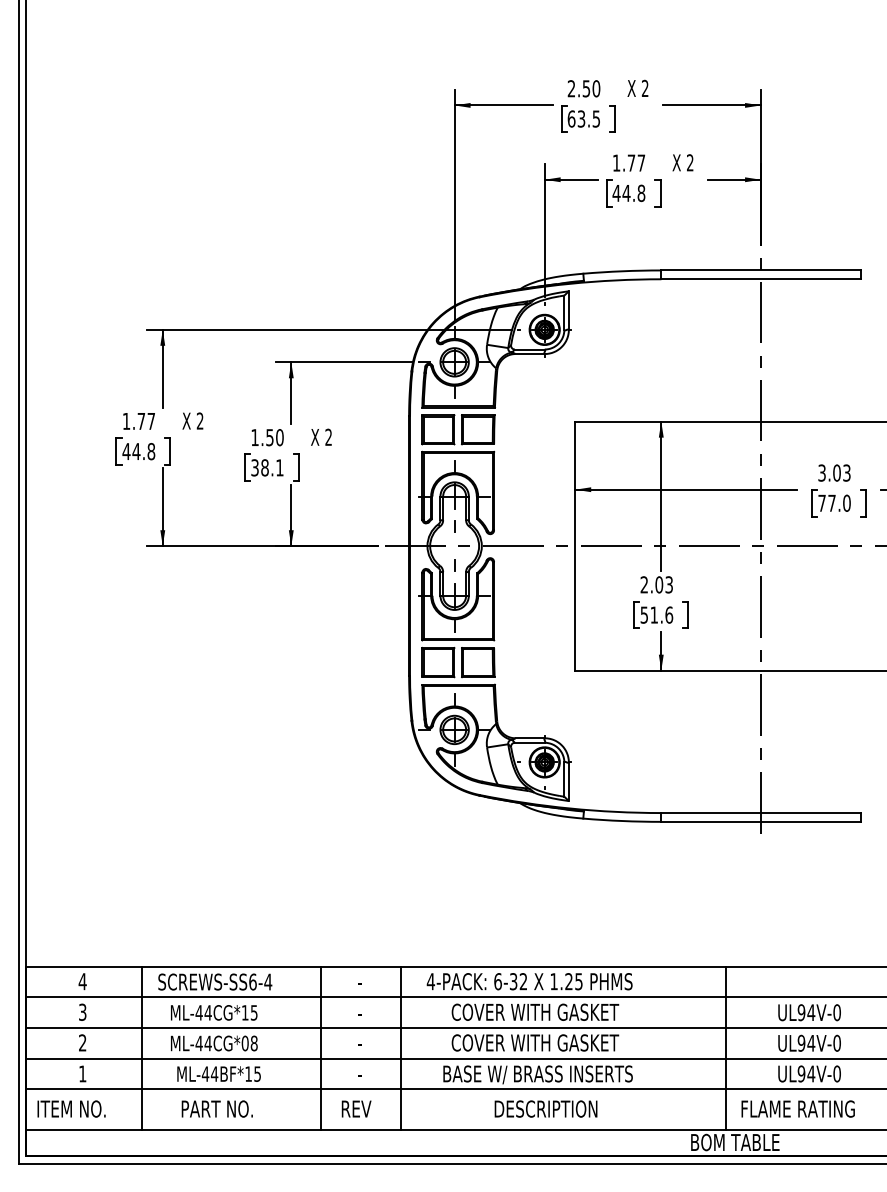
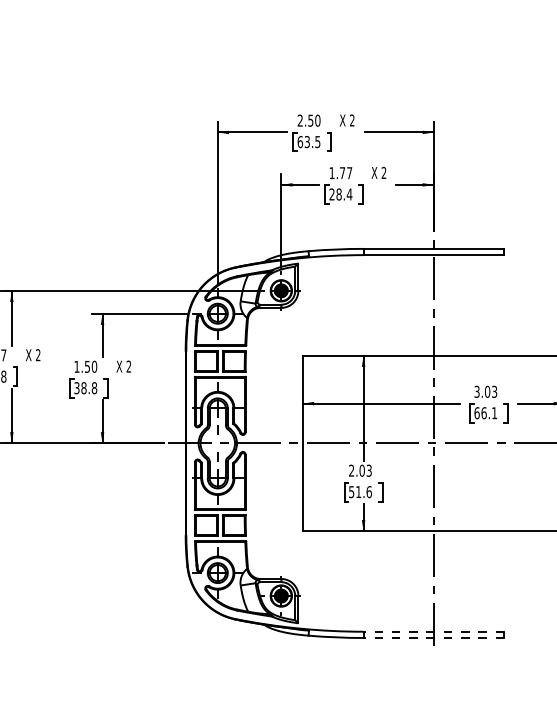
text: (628, 193) -> (340, 194), 44.8 -> 28.4
text: (279, 467) -> (94, 387), 38.1 -> 38.8
text: (834, 502) -> (485, 412), 77.0 -> 66.1
line: (760, 813) -> (433, 632), solid -> dashed
line: (760, 821) -> (433, 637), solid -> dashed

